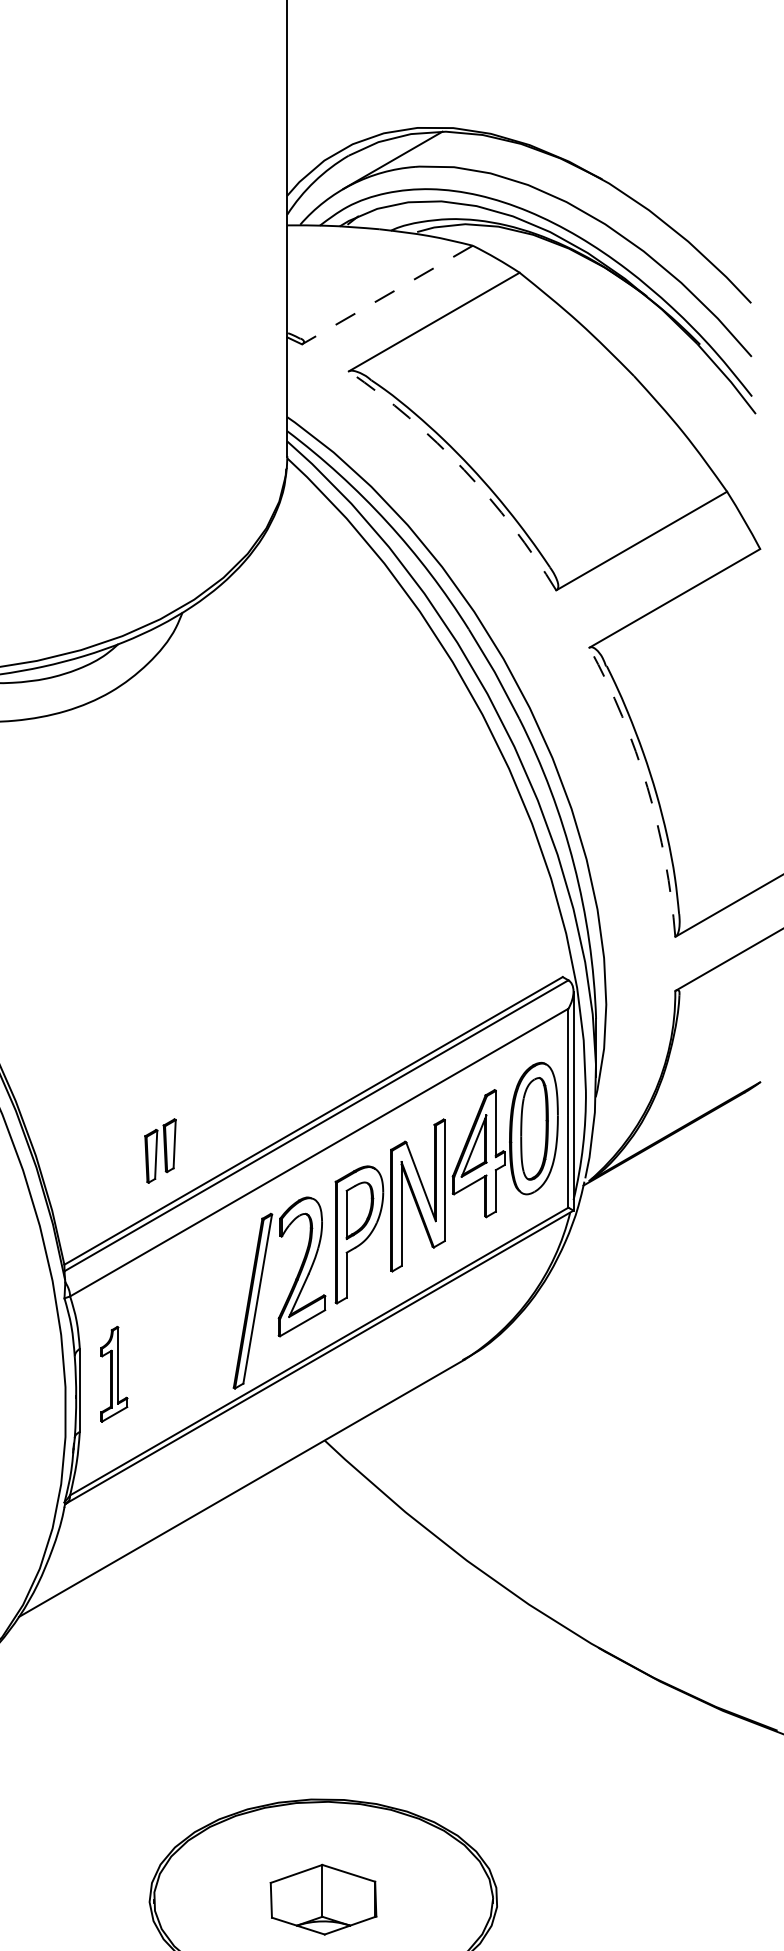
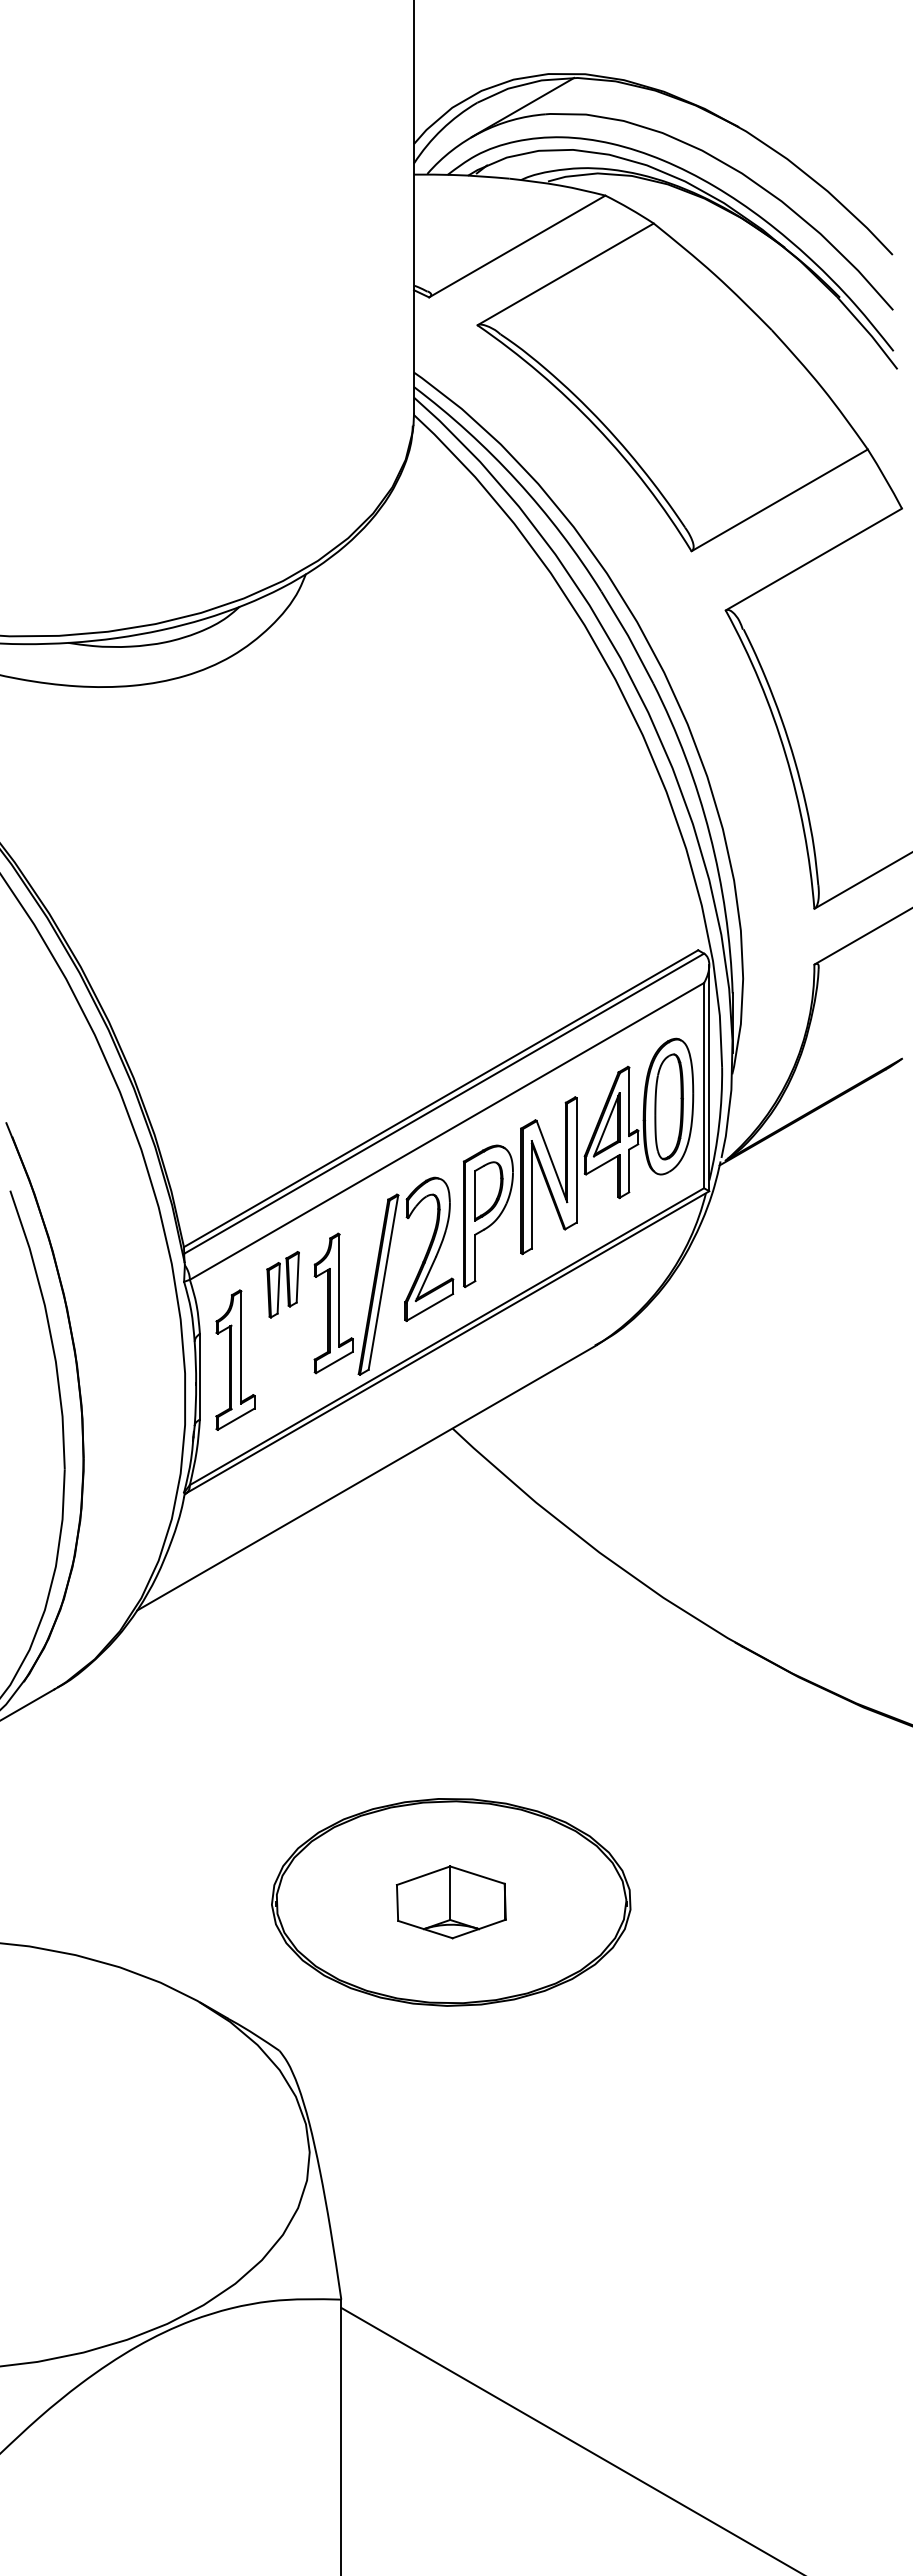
line: (387, 295) -> (517, 246), dashed -> solid
arc: (464, 469) -> (596, 426), dashed -> solid
arc: (647, 787) -> (785, 754), dashed -> solid
part: (159, 1150) -> (282, 1284), moved
part: (209, 1319) -> (333, 1303), added
part: (114, 1373) -> (235, 1359), size x1.43

